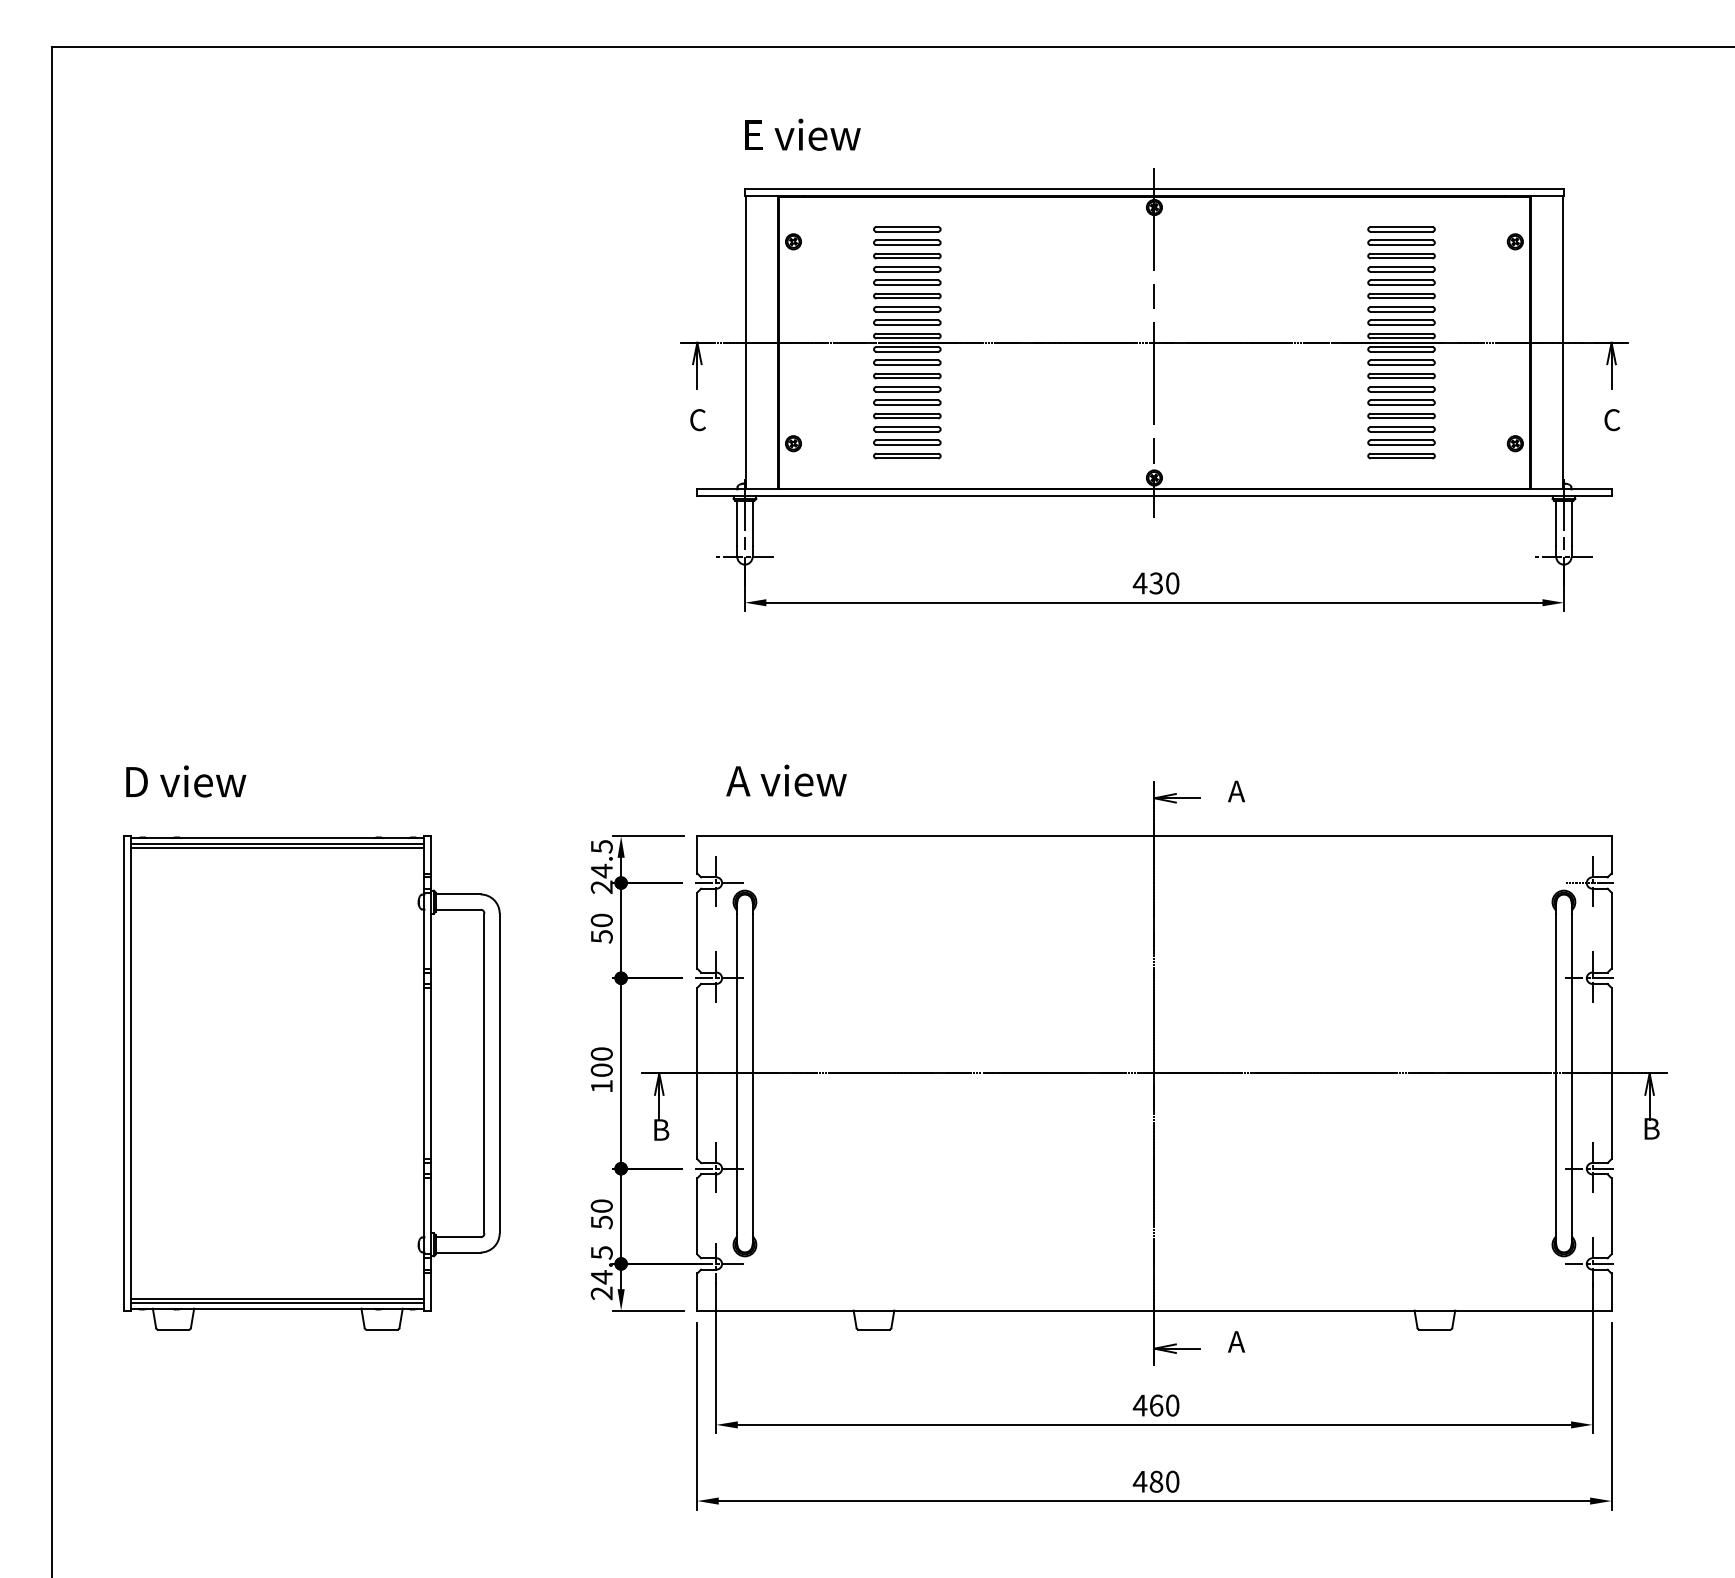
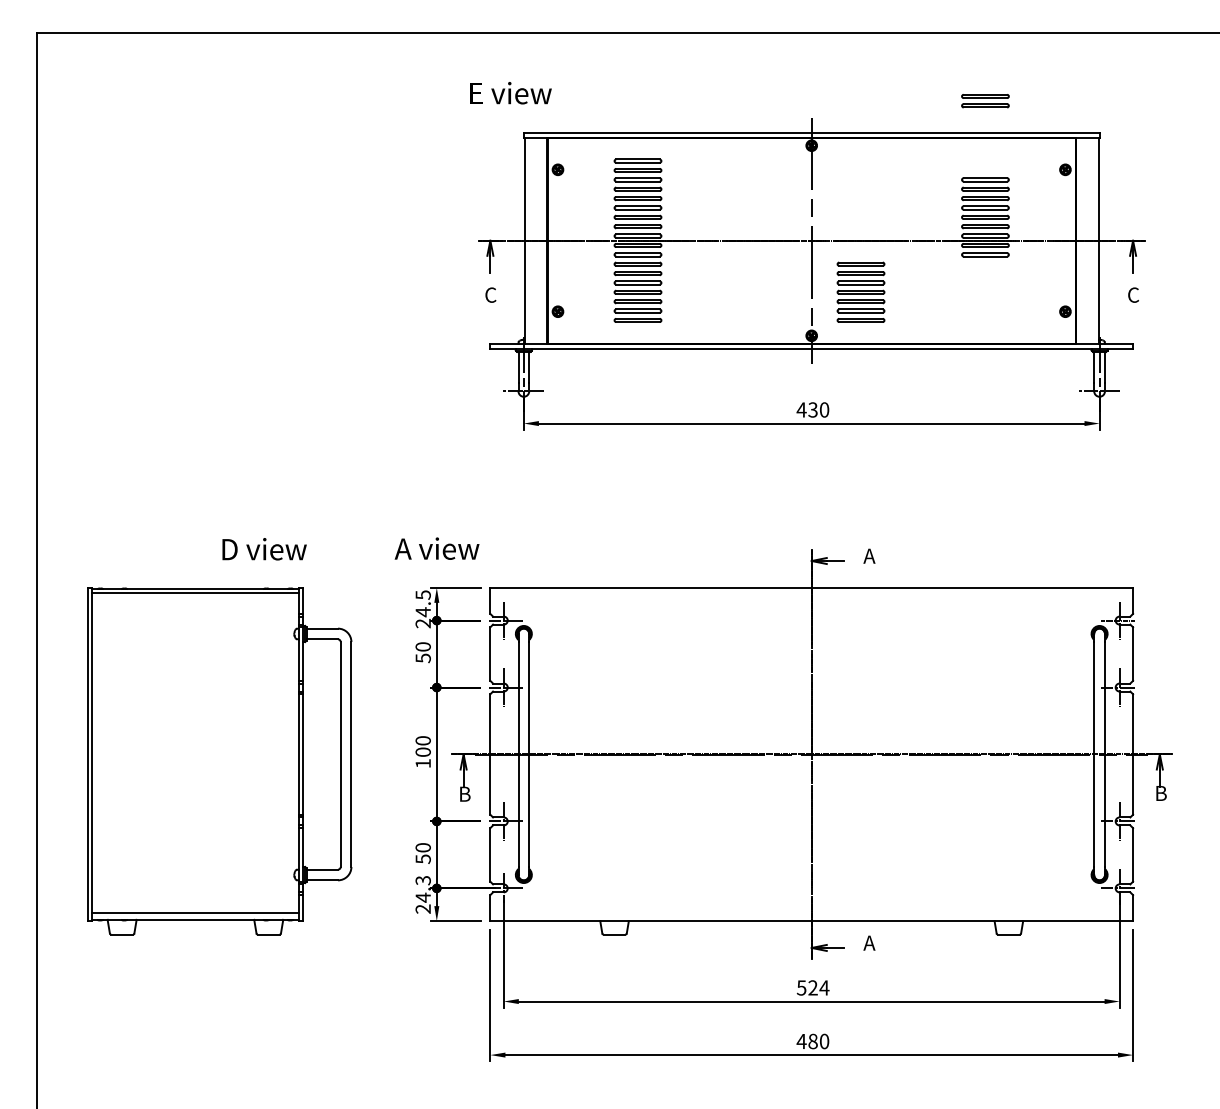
text: (802, 134) -> (510, 92), moved
part: (1401, 235) -> (985, 100), moved
part: (1401, 416) -> (860, 292), moved
text: (786, 780) -> (437, 548), moved
text: (186, 781) -> (264, 549), moved
line: (277, 847) -> (195, 595), removed
text: (601, 1252) -> (423, 880), 24.5 -> 24.3
line: (277, 1303) -> (195, 916), removed
text: (1155, 1405) -> (812, 987), 460 -> 524

